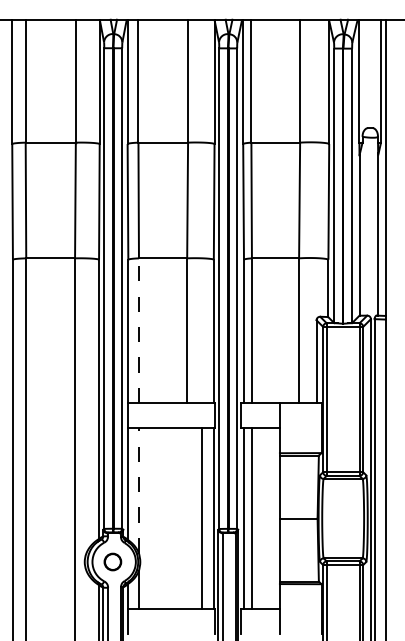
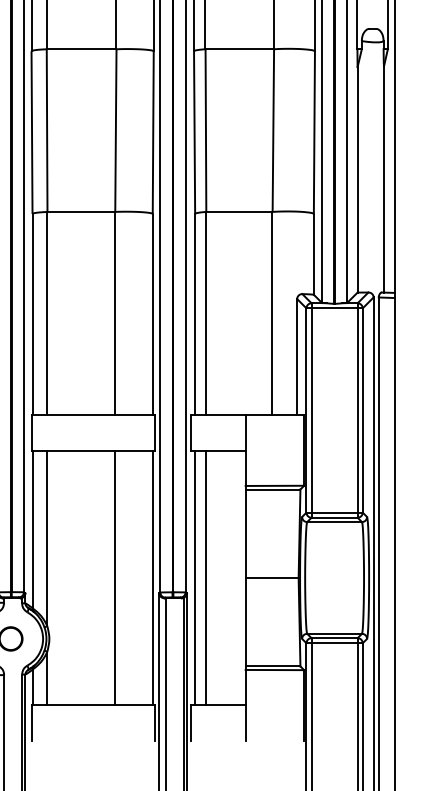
line: (138, 330) -> (46, 313), dashed -> solid
line: (138, 490) -> (46, 538), dashed -> solid
line: (202, 518) -> (115, 577), moved

